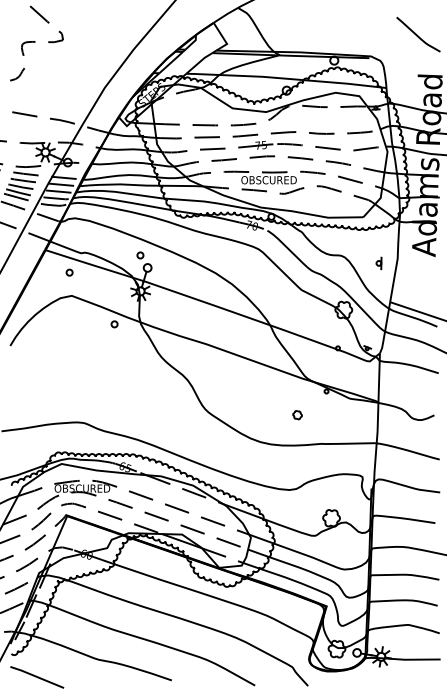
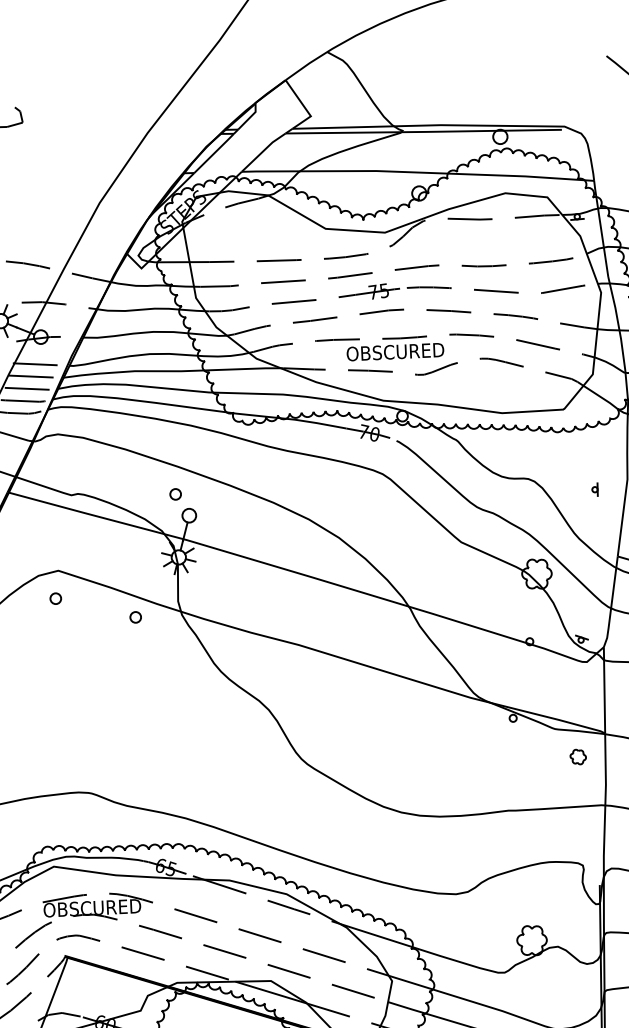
part: (378, 263) -> (594, 489), size x0.62
part: (69, 272) -> (55, 598), moved
part: (297, 415) -> (578, 757), moved

